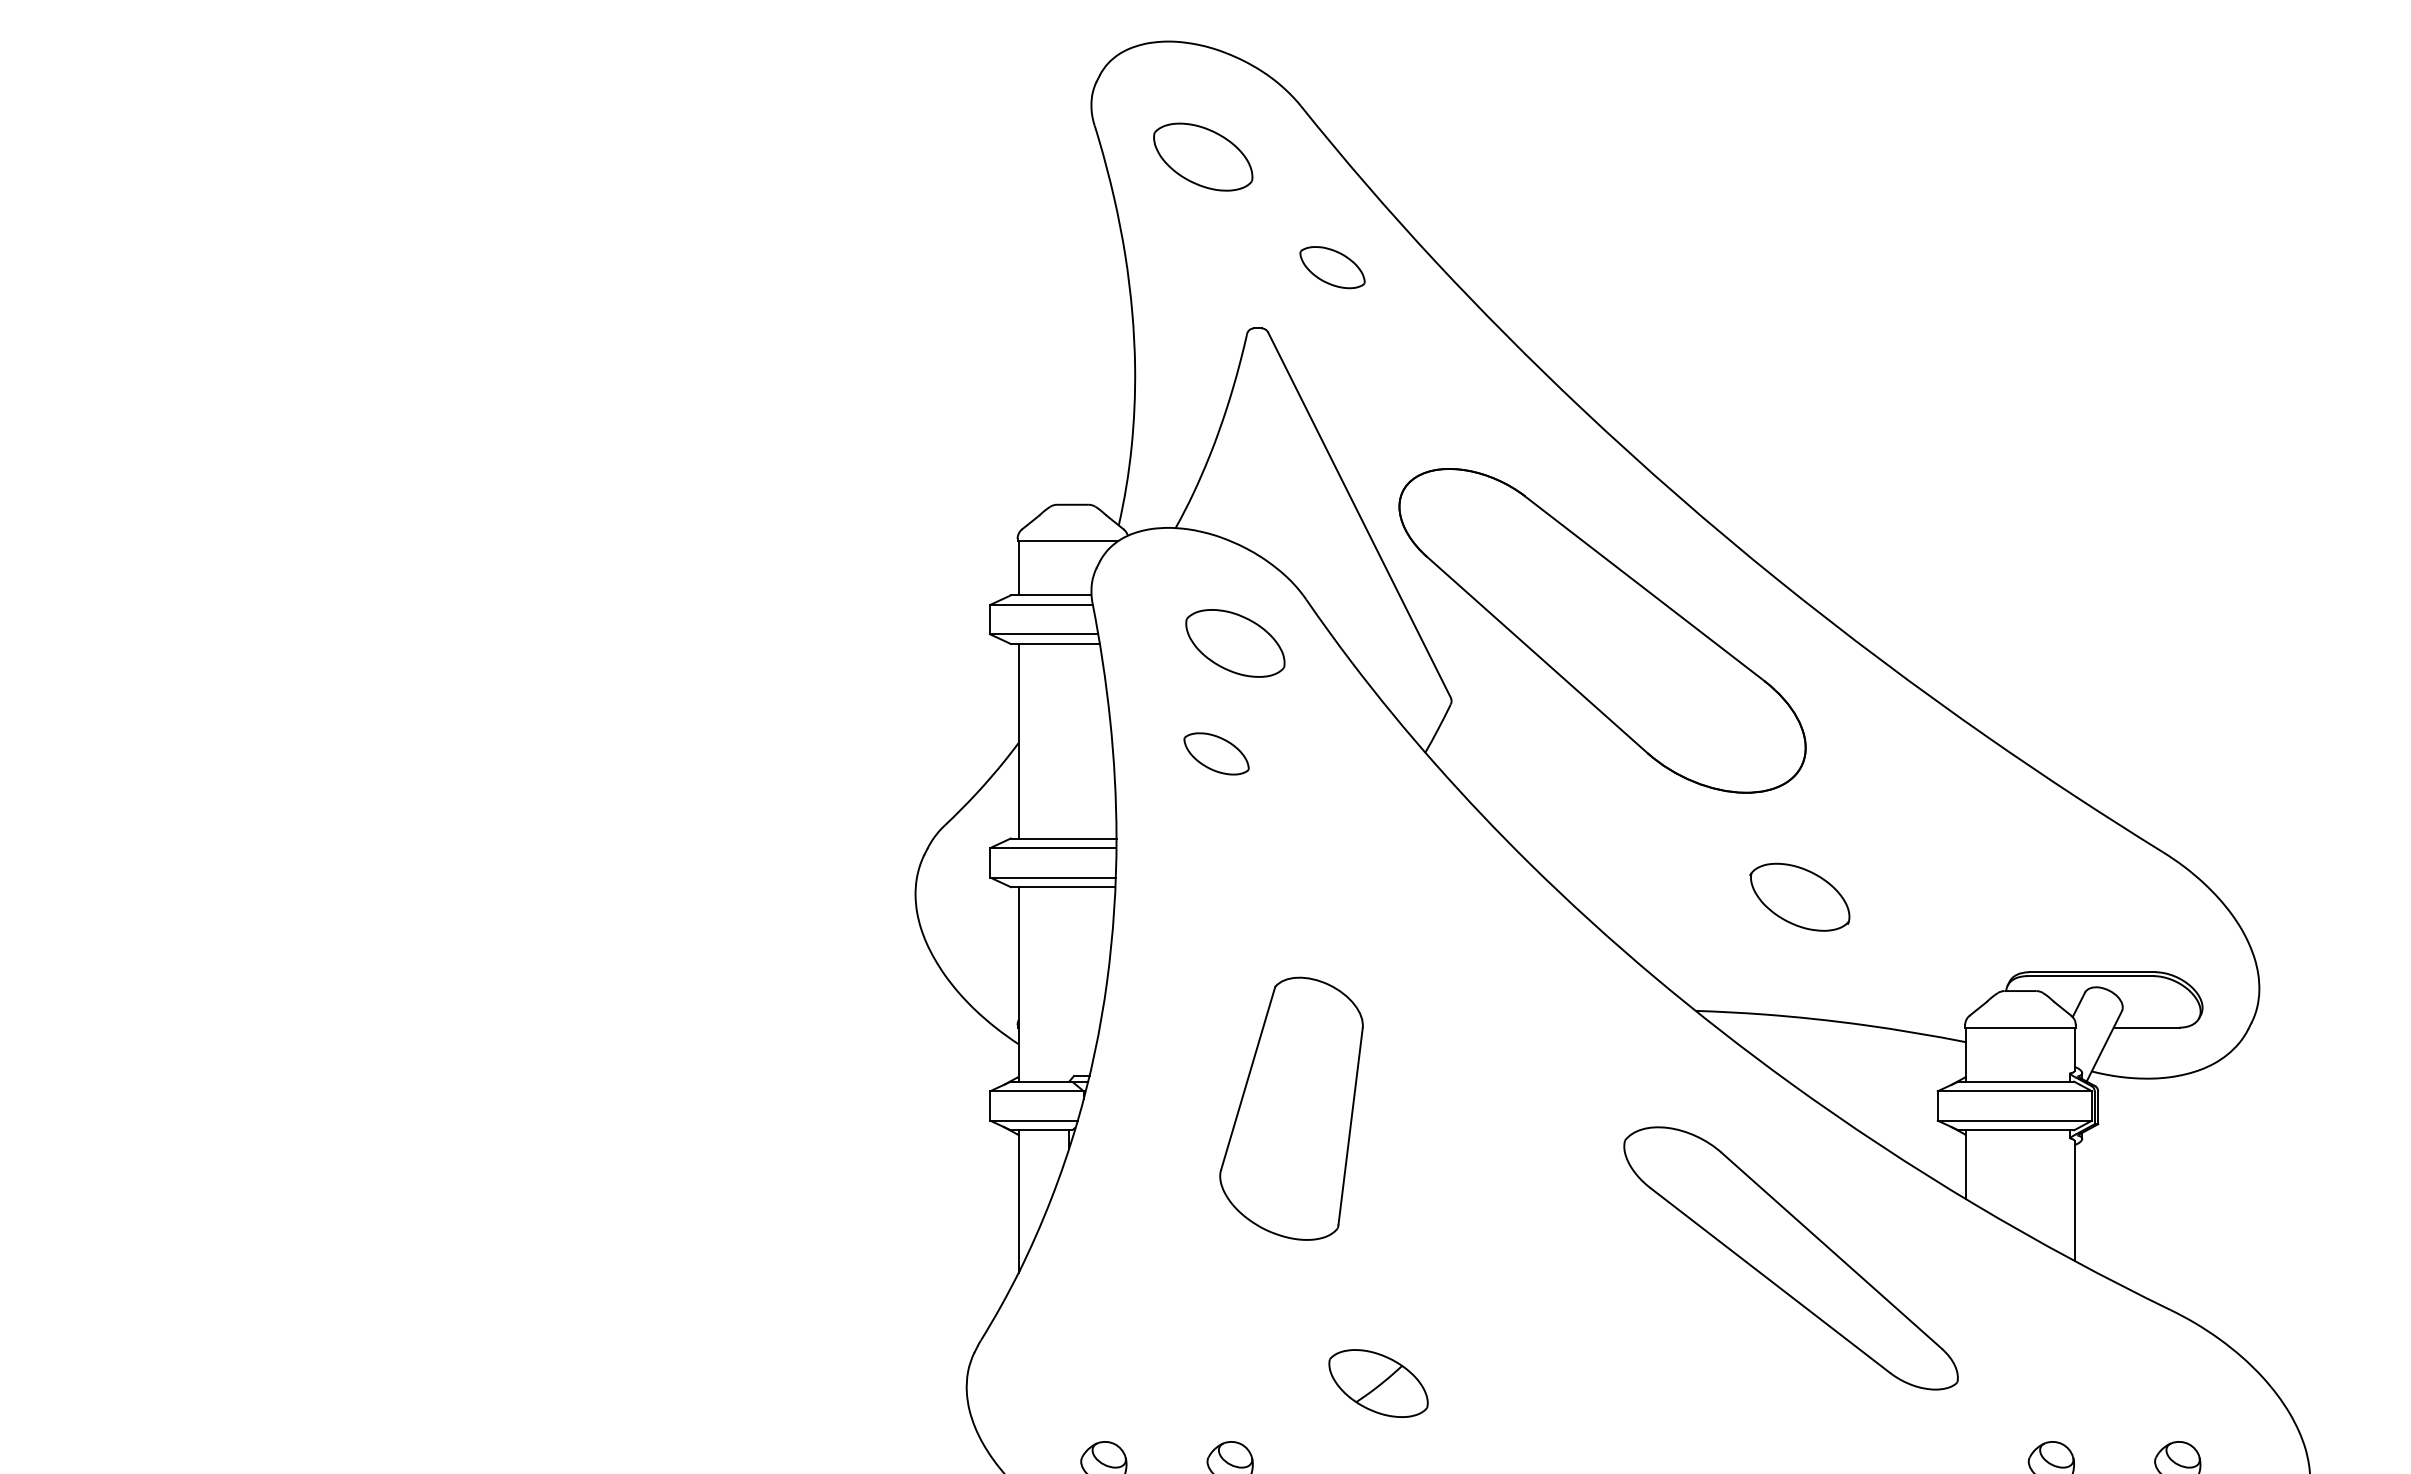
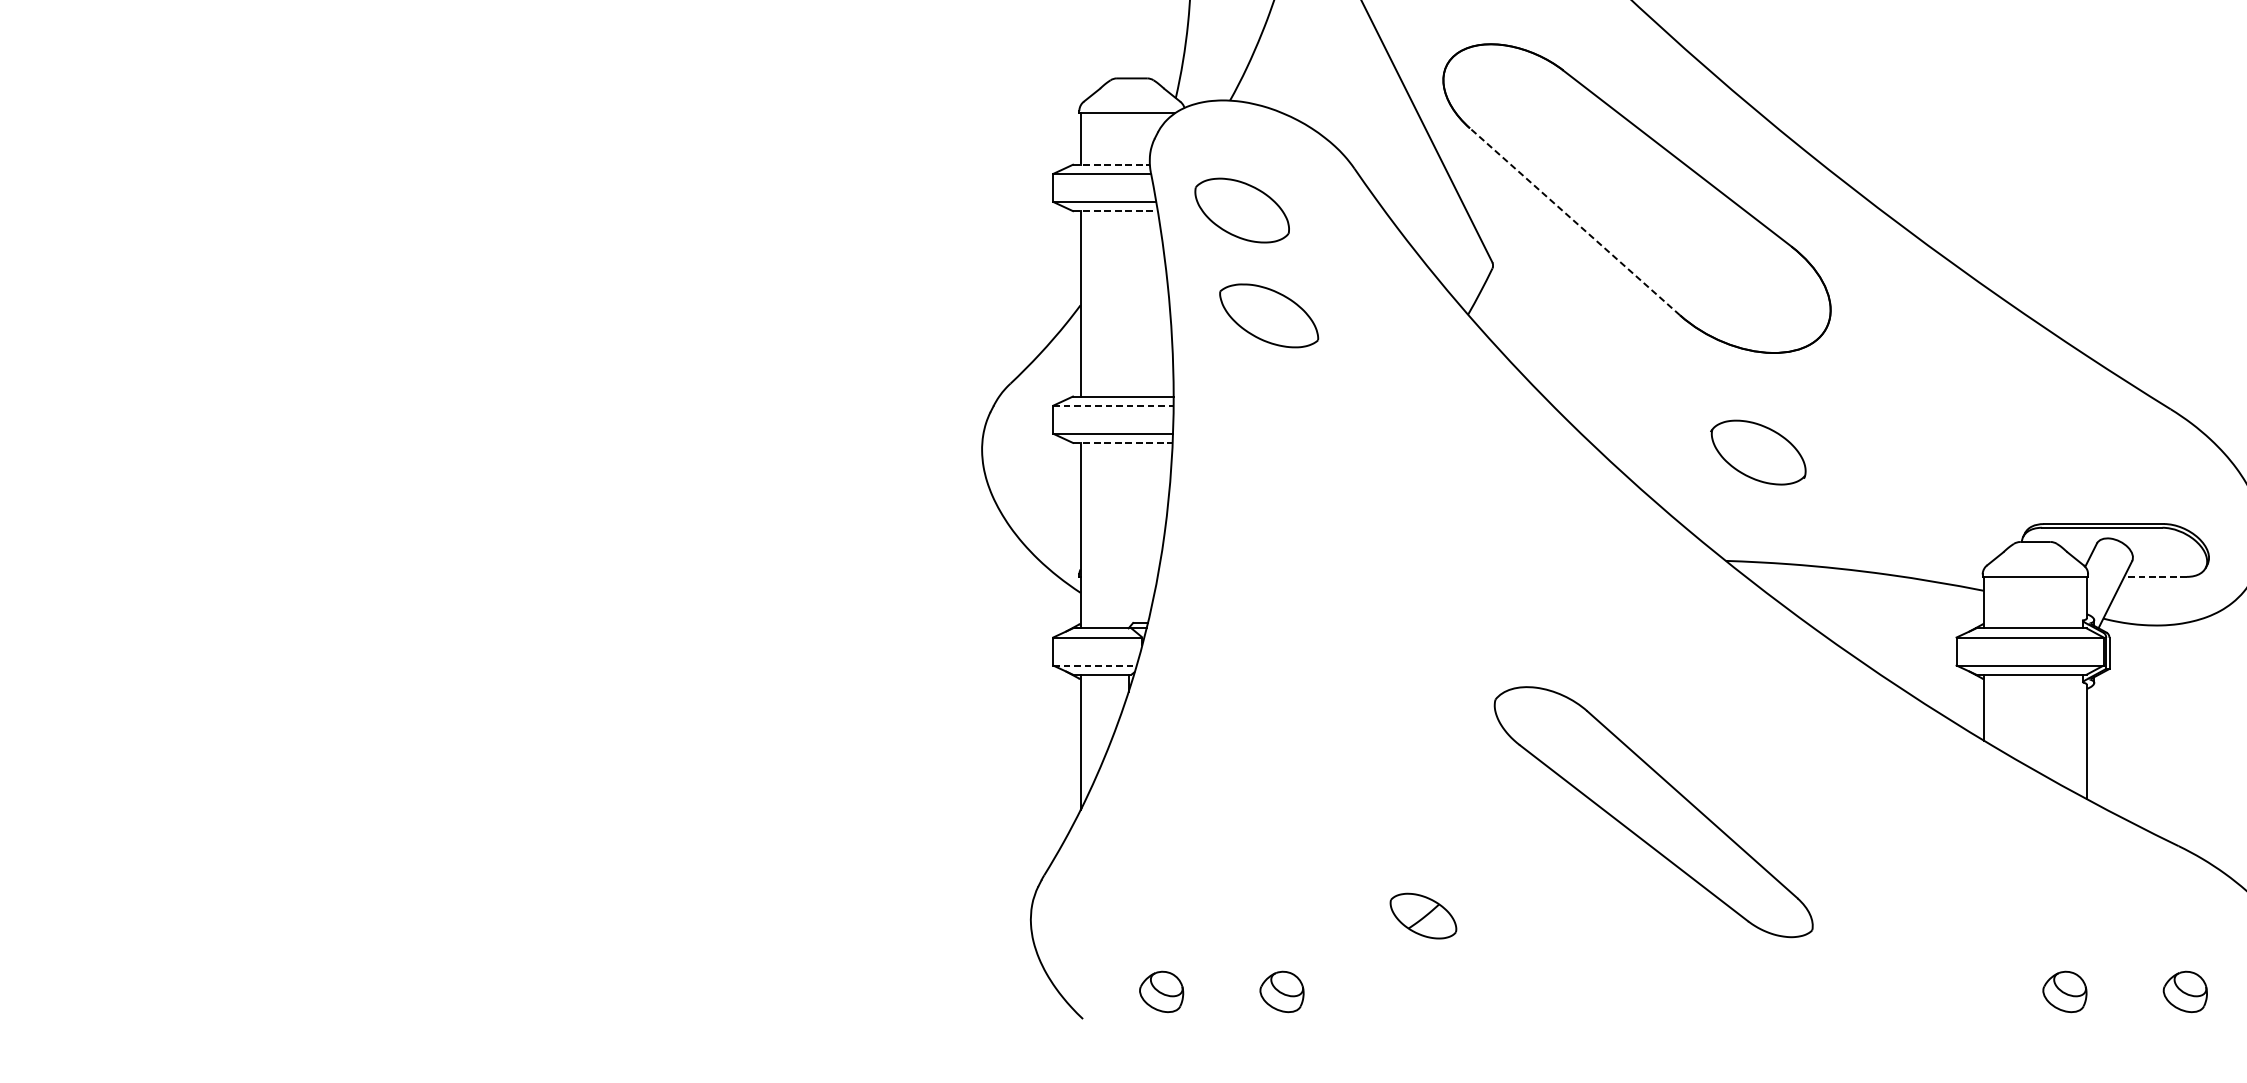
line: (1051, 595) -> (1111, 164), solid -> dashed
line: (1055, 643) -> (1115, 210), solid -> dashed
part: (1235, 643) -> (1242, 210), moved
line: (1537, 655) -> (1575, 222), solid -> dashed
part: (1216, 753) -> (1268, 315), size x1.6
line: (1053, 848) -> (1113, 406), solid -> dashed
line: (1063, 887) -> (1123, 443), solid -> dashed
part: (1799, 896) -> (1758, 451), moved
line: (2146, 1027) -> (2155, 576), solid -> dashed
part: (1291, 1108) -> (1340, 653), removed
line: (1034, 1120) -> (1095, 665), solid -> dashed
part: (1790, 1258) -> (1653, 812), moved
part: (1378, 1383) -> (1423, 916), size x0.7

